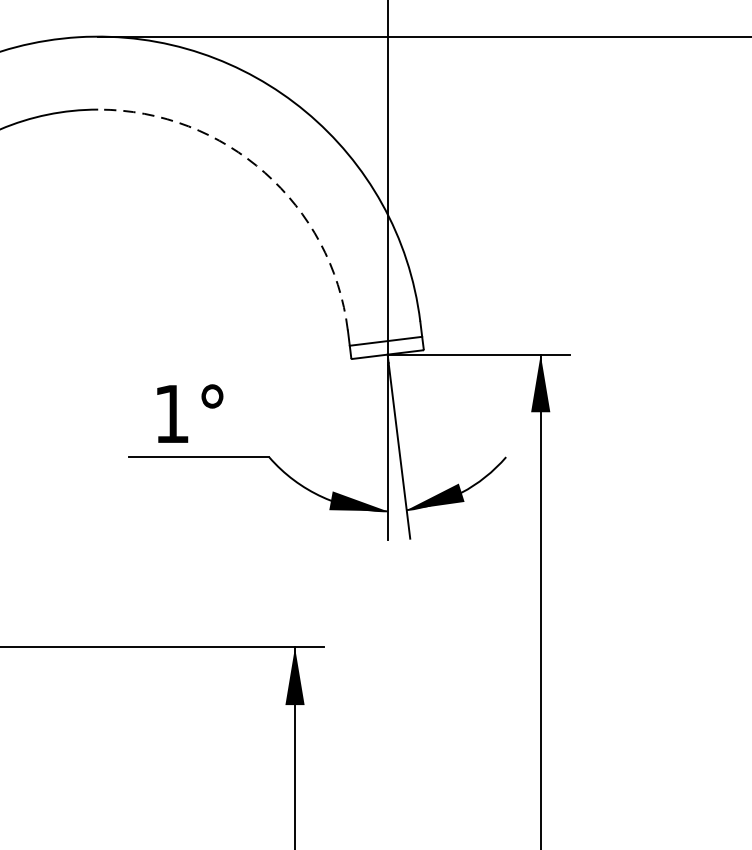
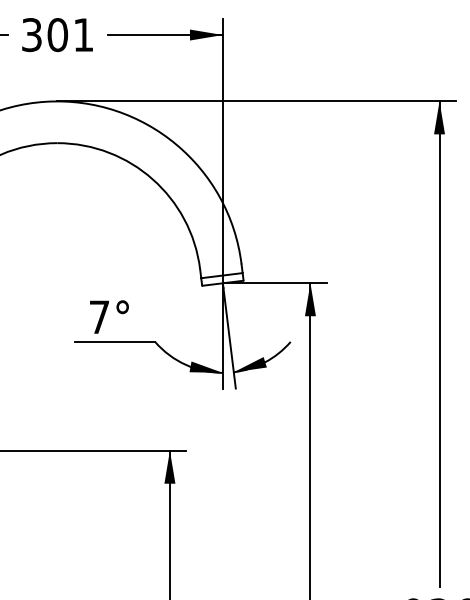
arc: (264, 173) -> (152, 179), dashed -> solid
text: (171, 412) -> (99, 316), 1° -> 7°

